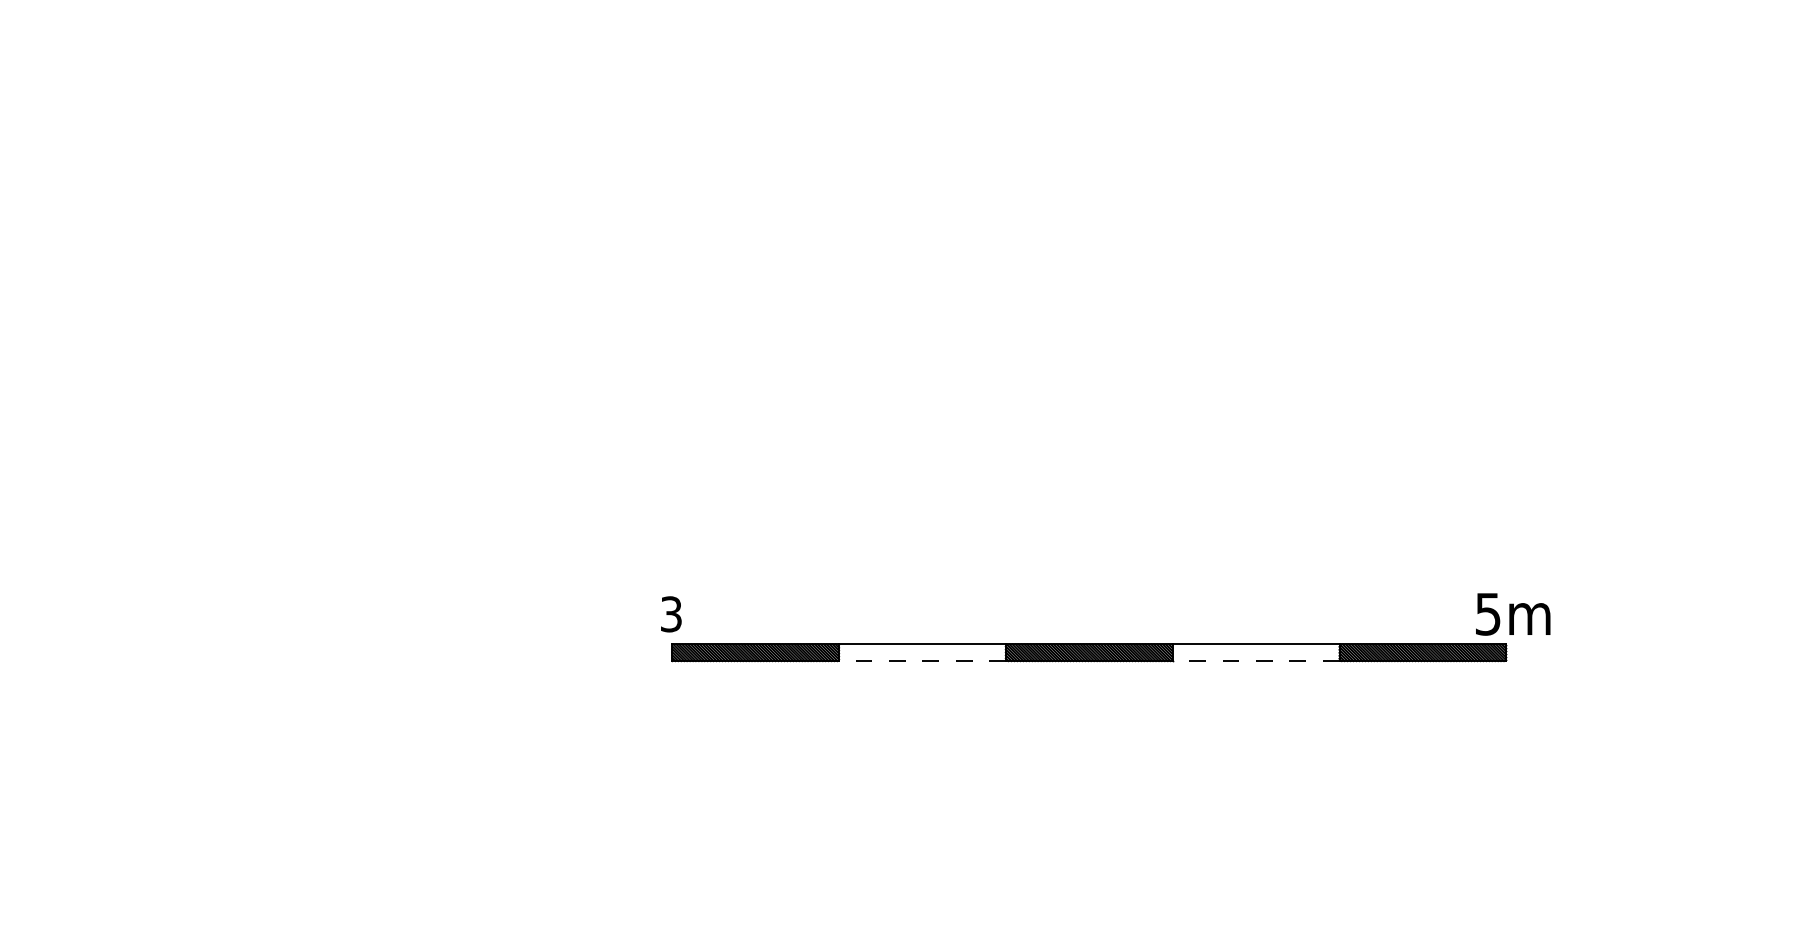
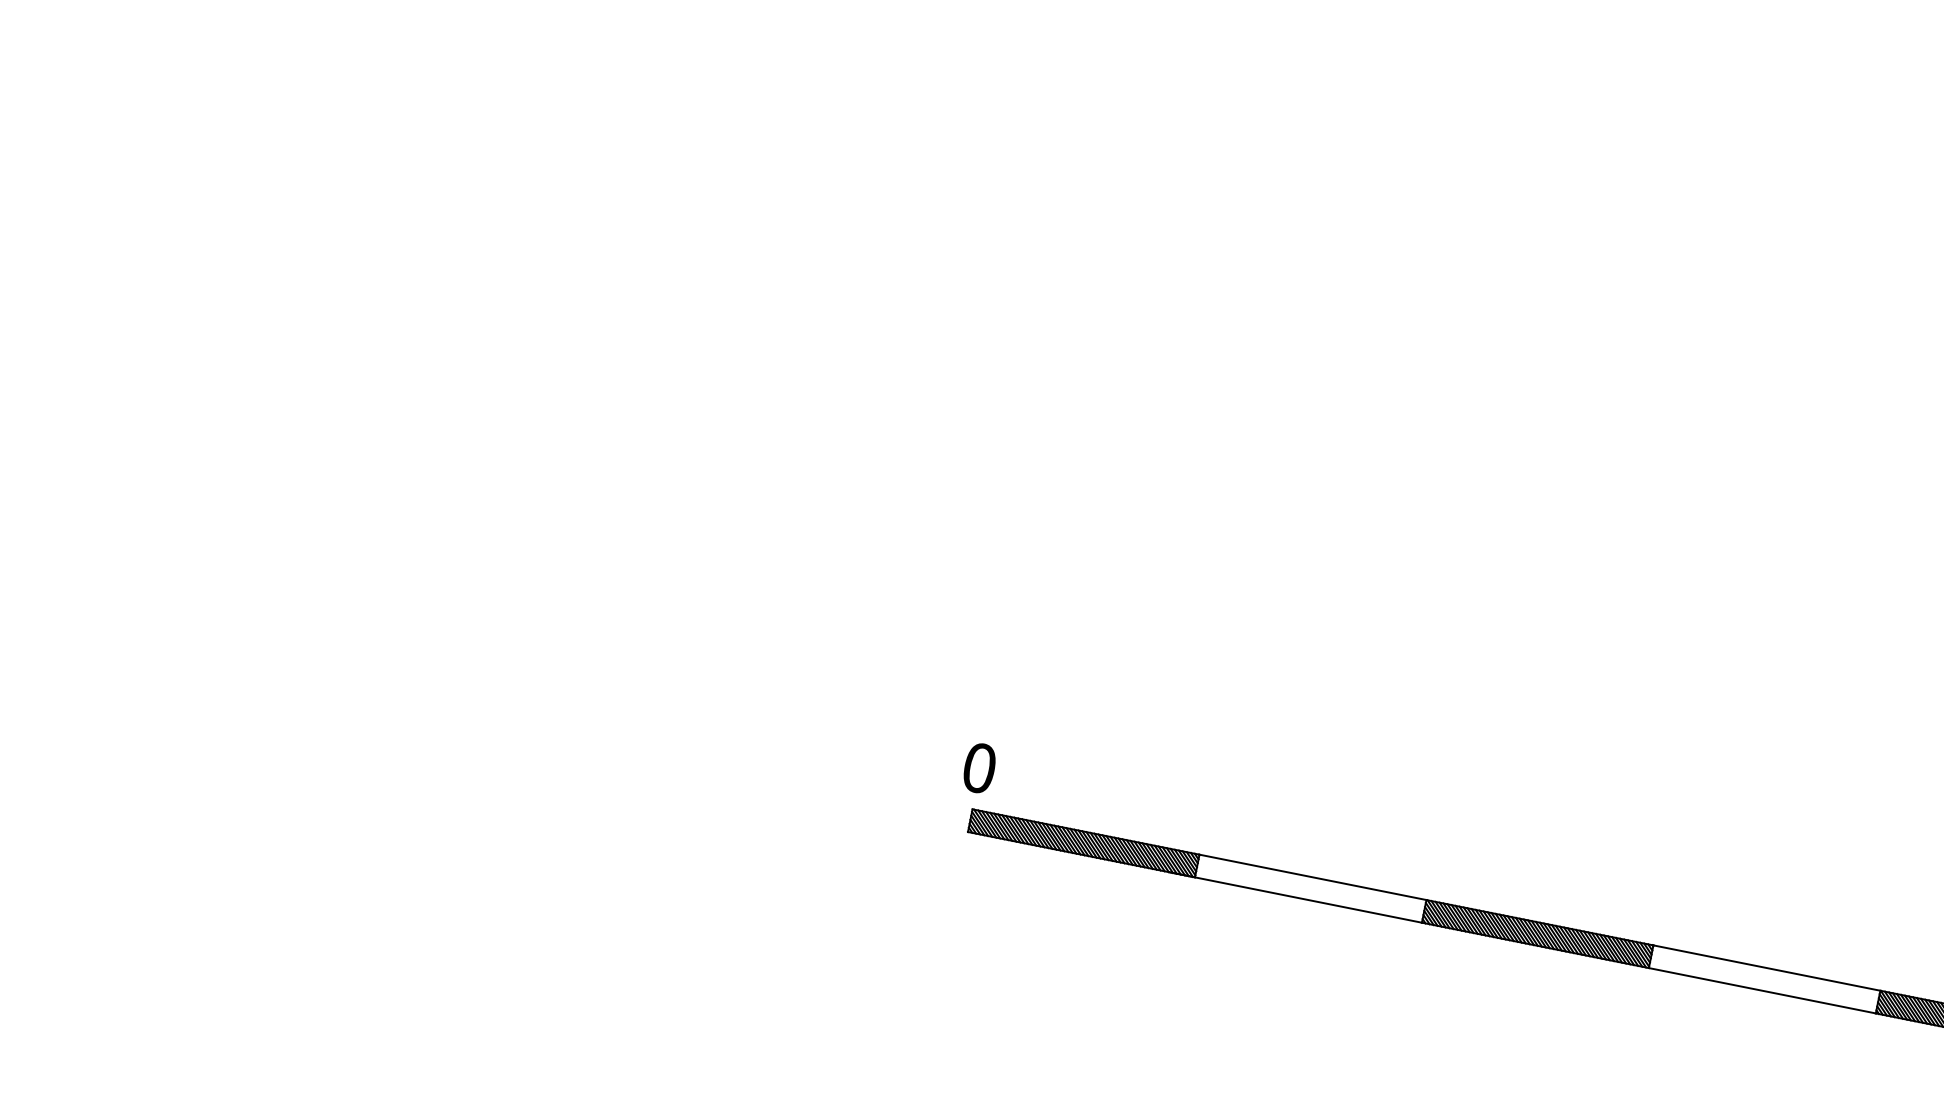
text: (671, 614) -> (979, 768), 3 -> 0
line: (912, 661) -> (1294, 897), dashed -> solid
line: (1255, 661) -> (1761, 991), dashed -> solid

